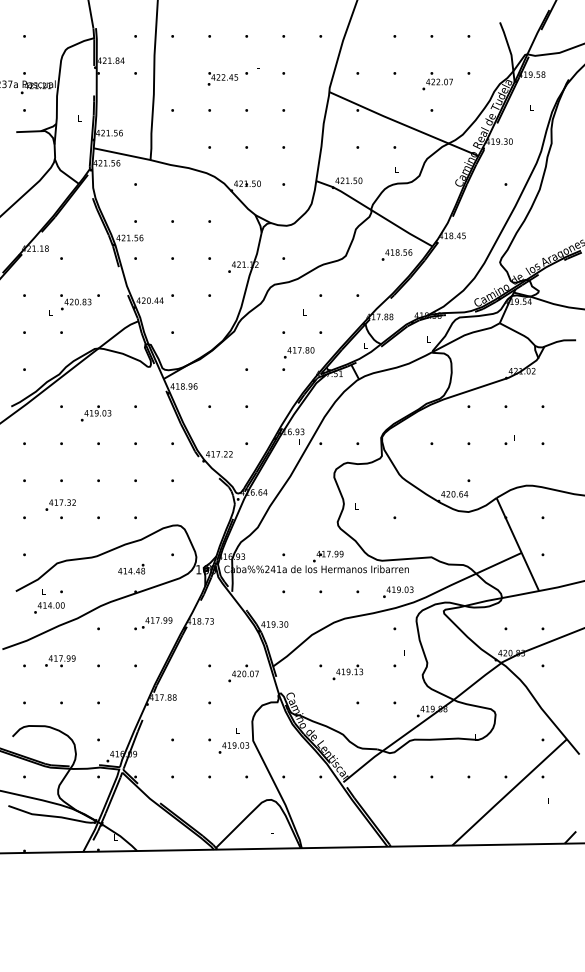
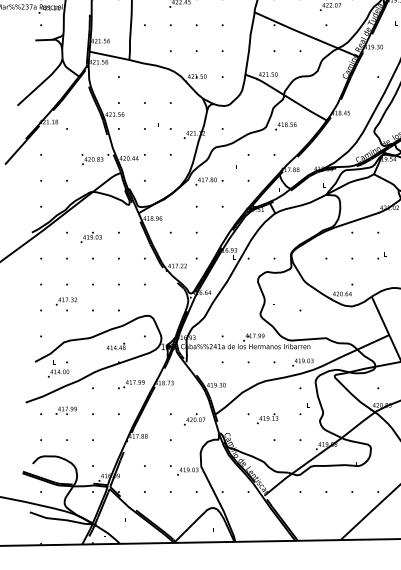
text: (396, 254) -> (285, 126), moved
text: (79, 302) -> (95, 159), moved
text: (299, 352) -> (206, 181), moved

